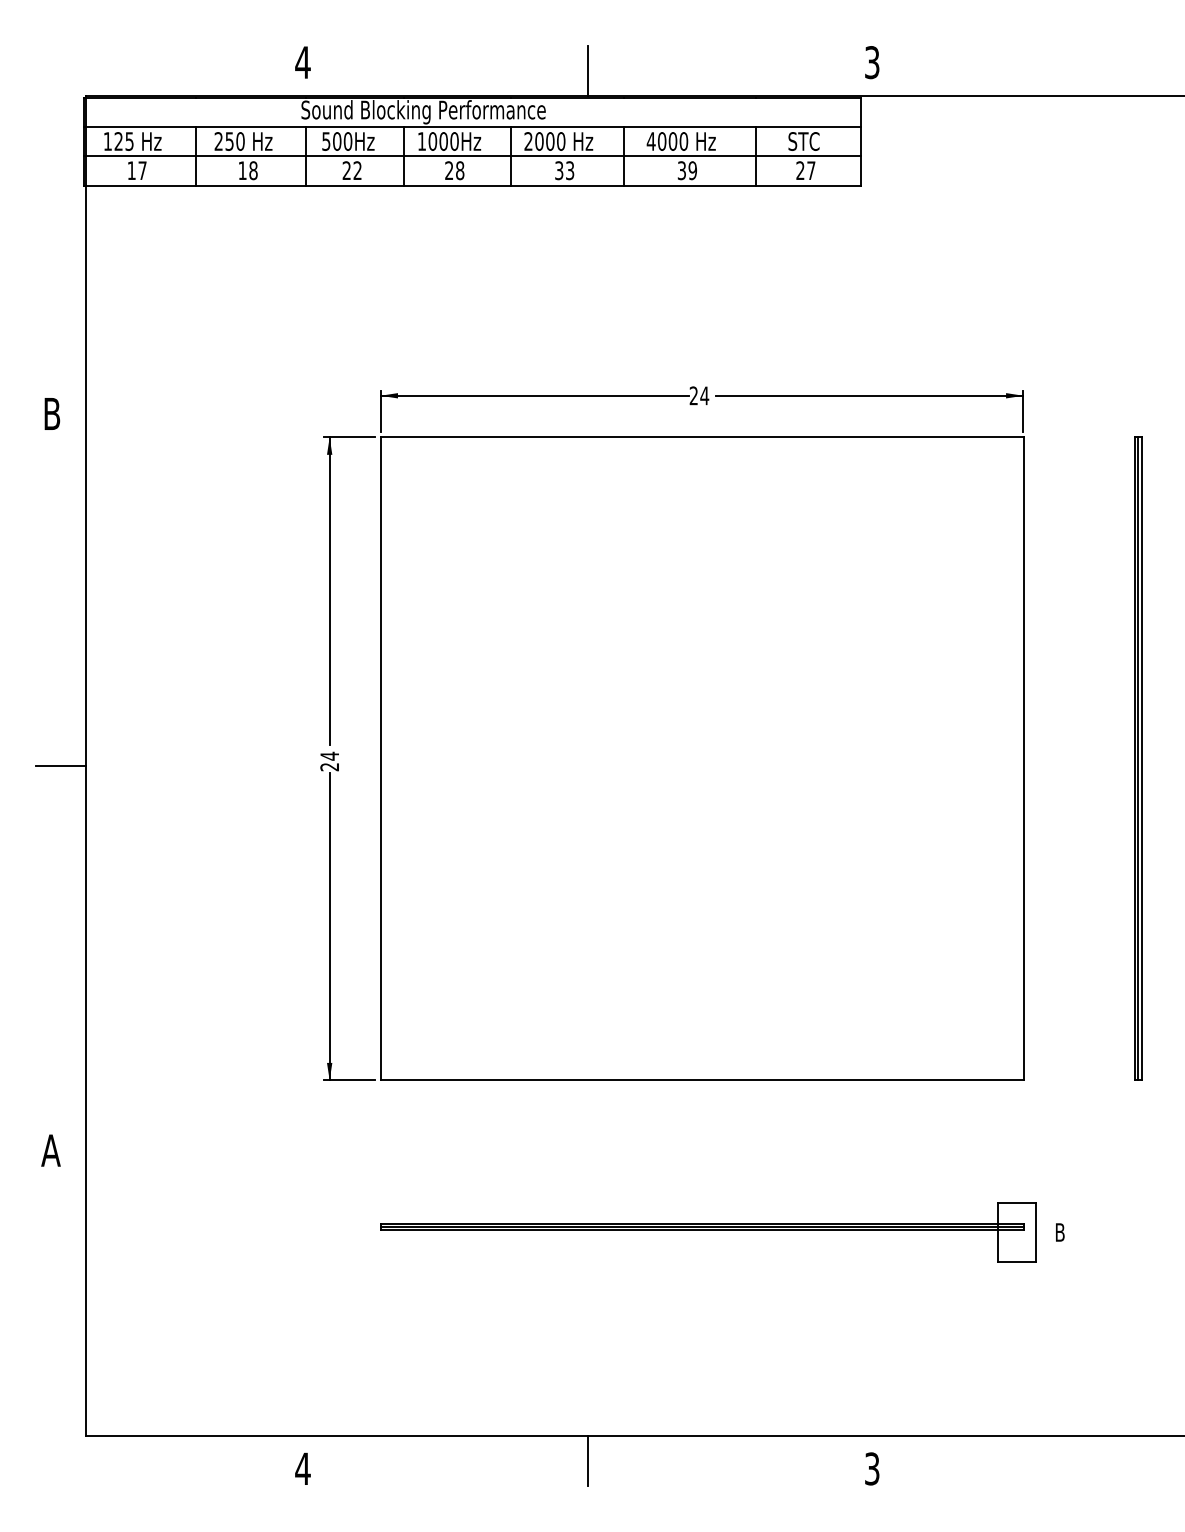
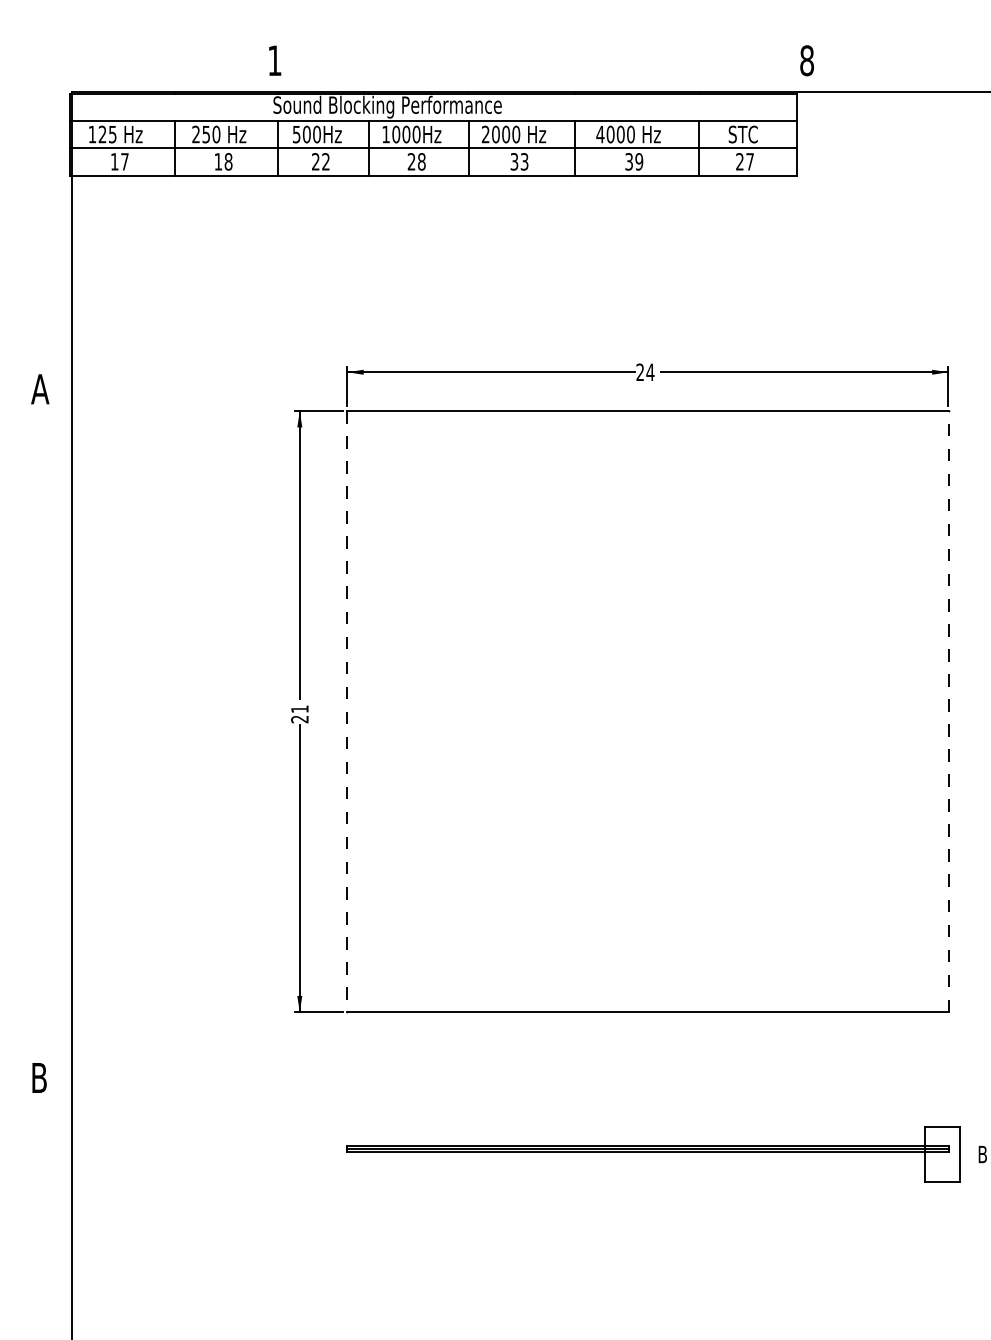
text: (302, 62) -> (274, 60), 4 -> 1
text: (872, 62) -> (807, 60), 3 -> 8
line: (588, 71) -> (541, 69), removed
text: (51, 413) -> (39, 388), B -> A
text: (329, 755) -> (299, 708), 24 -> 21
line: (1023, 758) -> (948, 711), solid -> dashed
line: (380, 759) -> (347, 712), solid -> dashed
line: (60, 766) -> (48, 718), removed
text: (50, 1150) -> (38, 1077), A -> B

